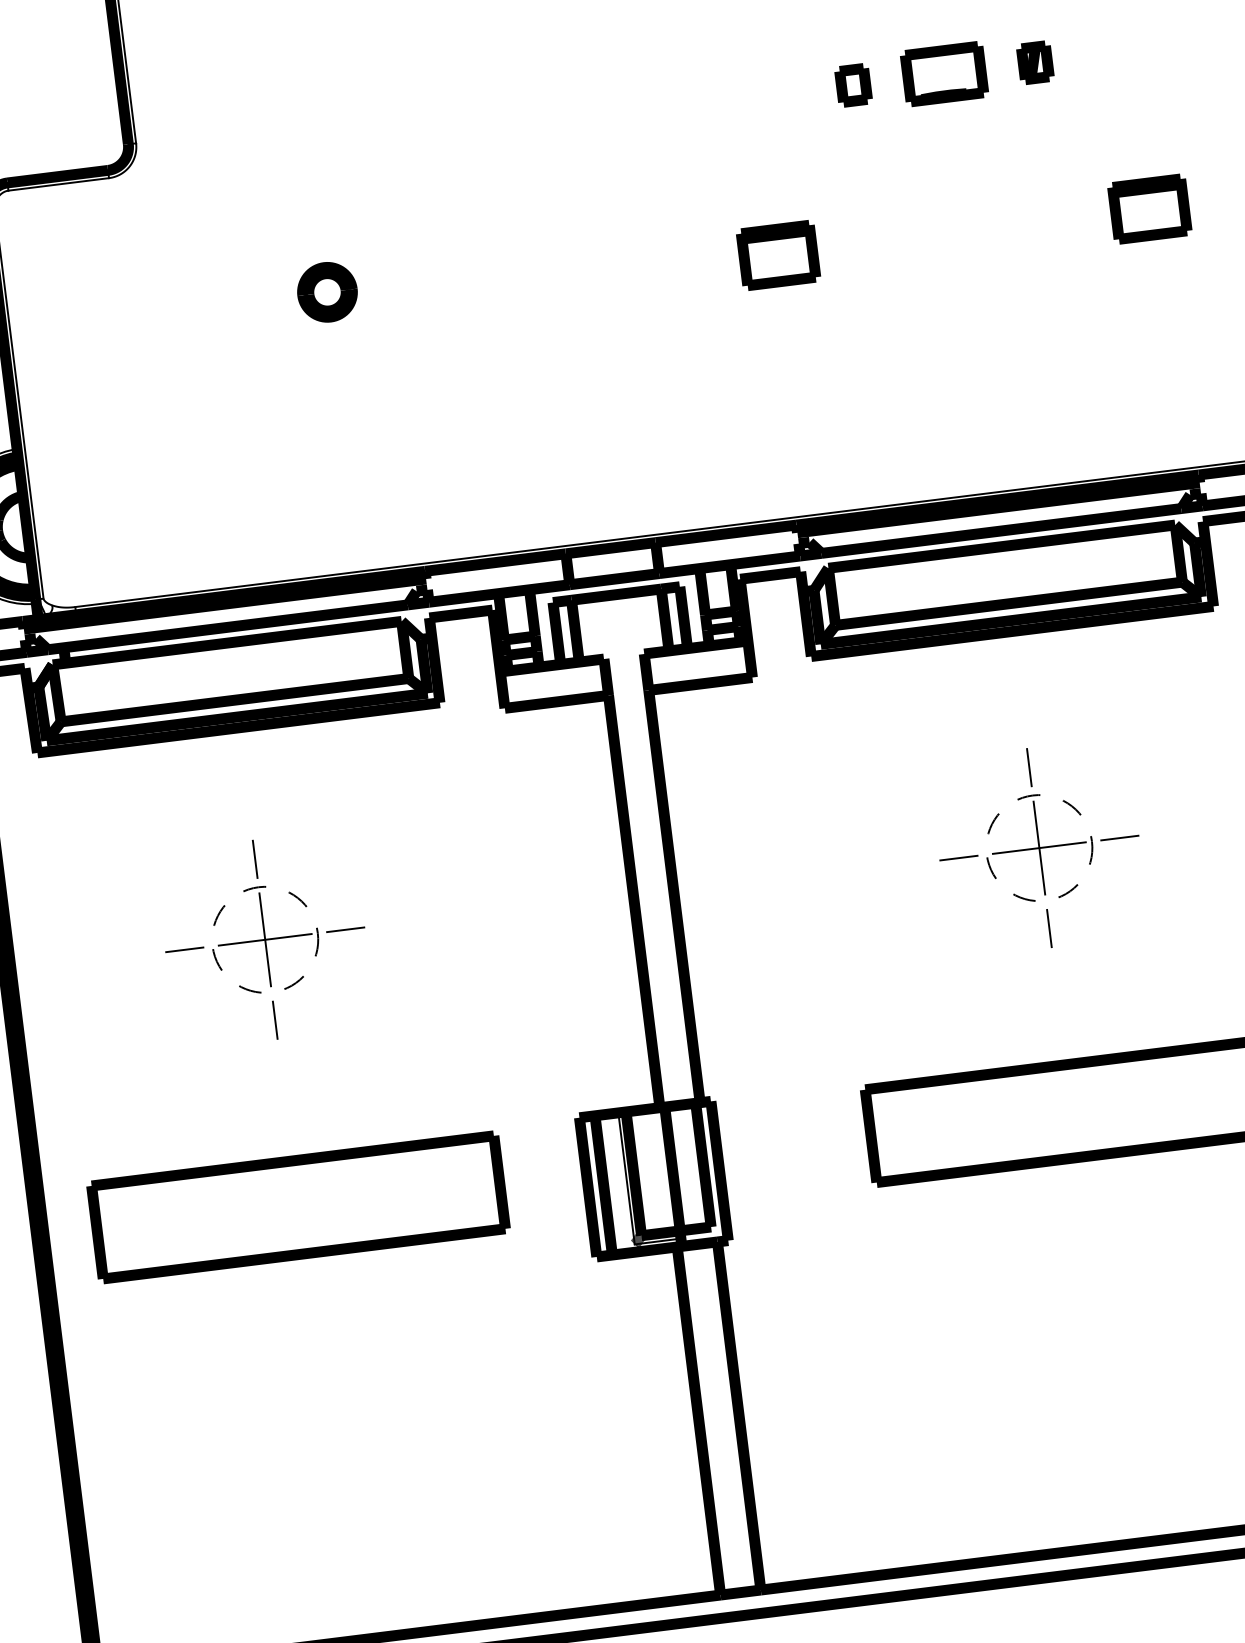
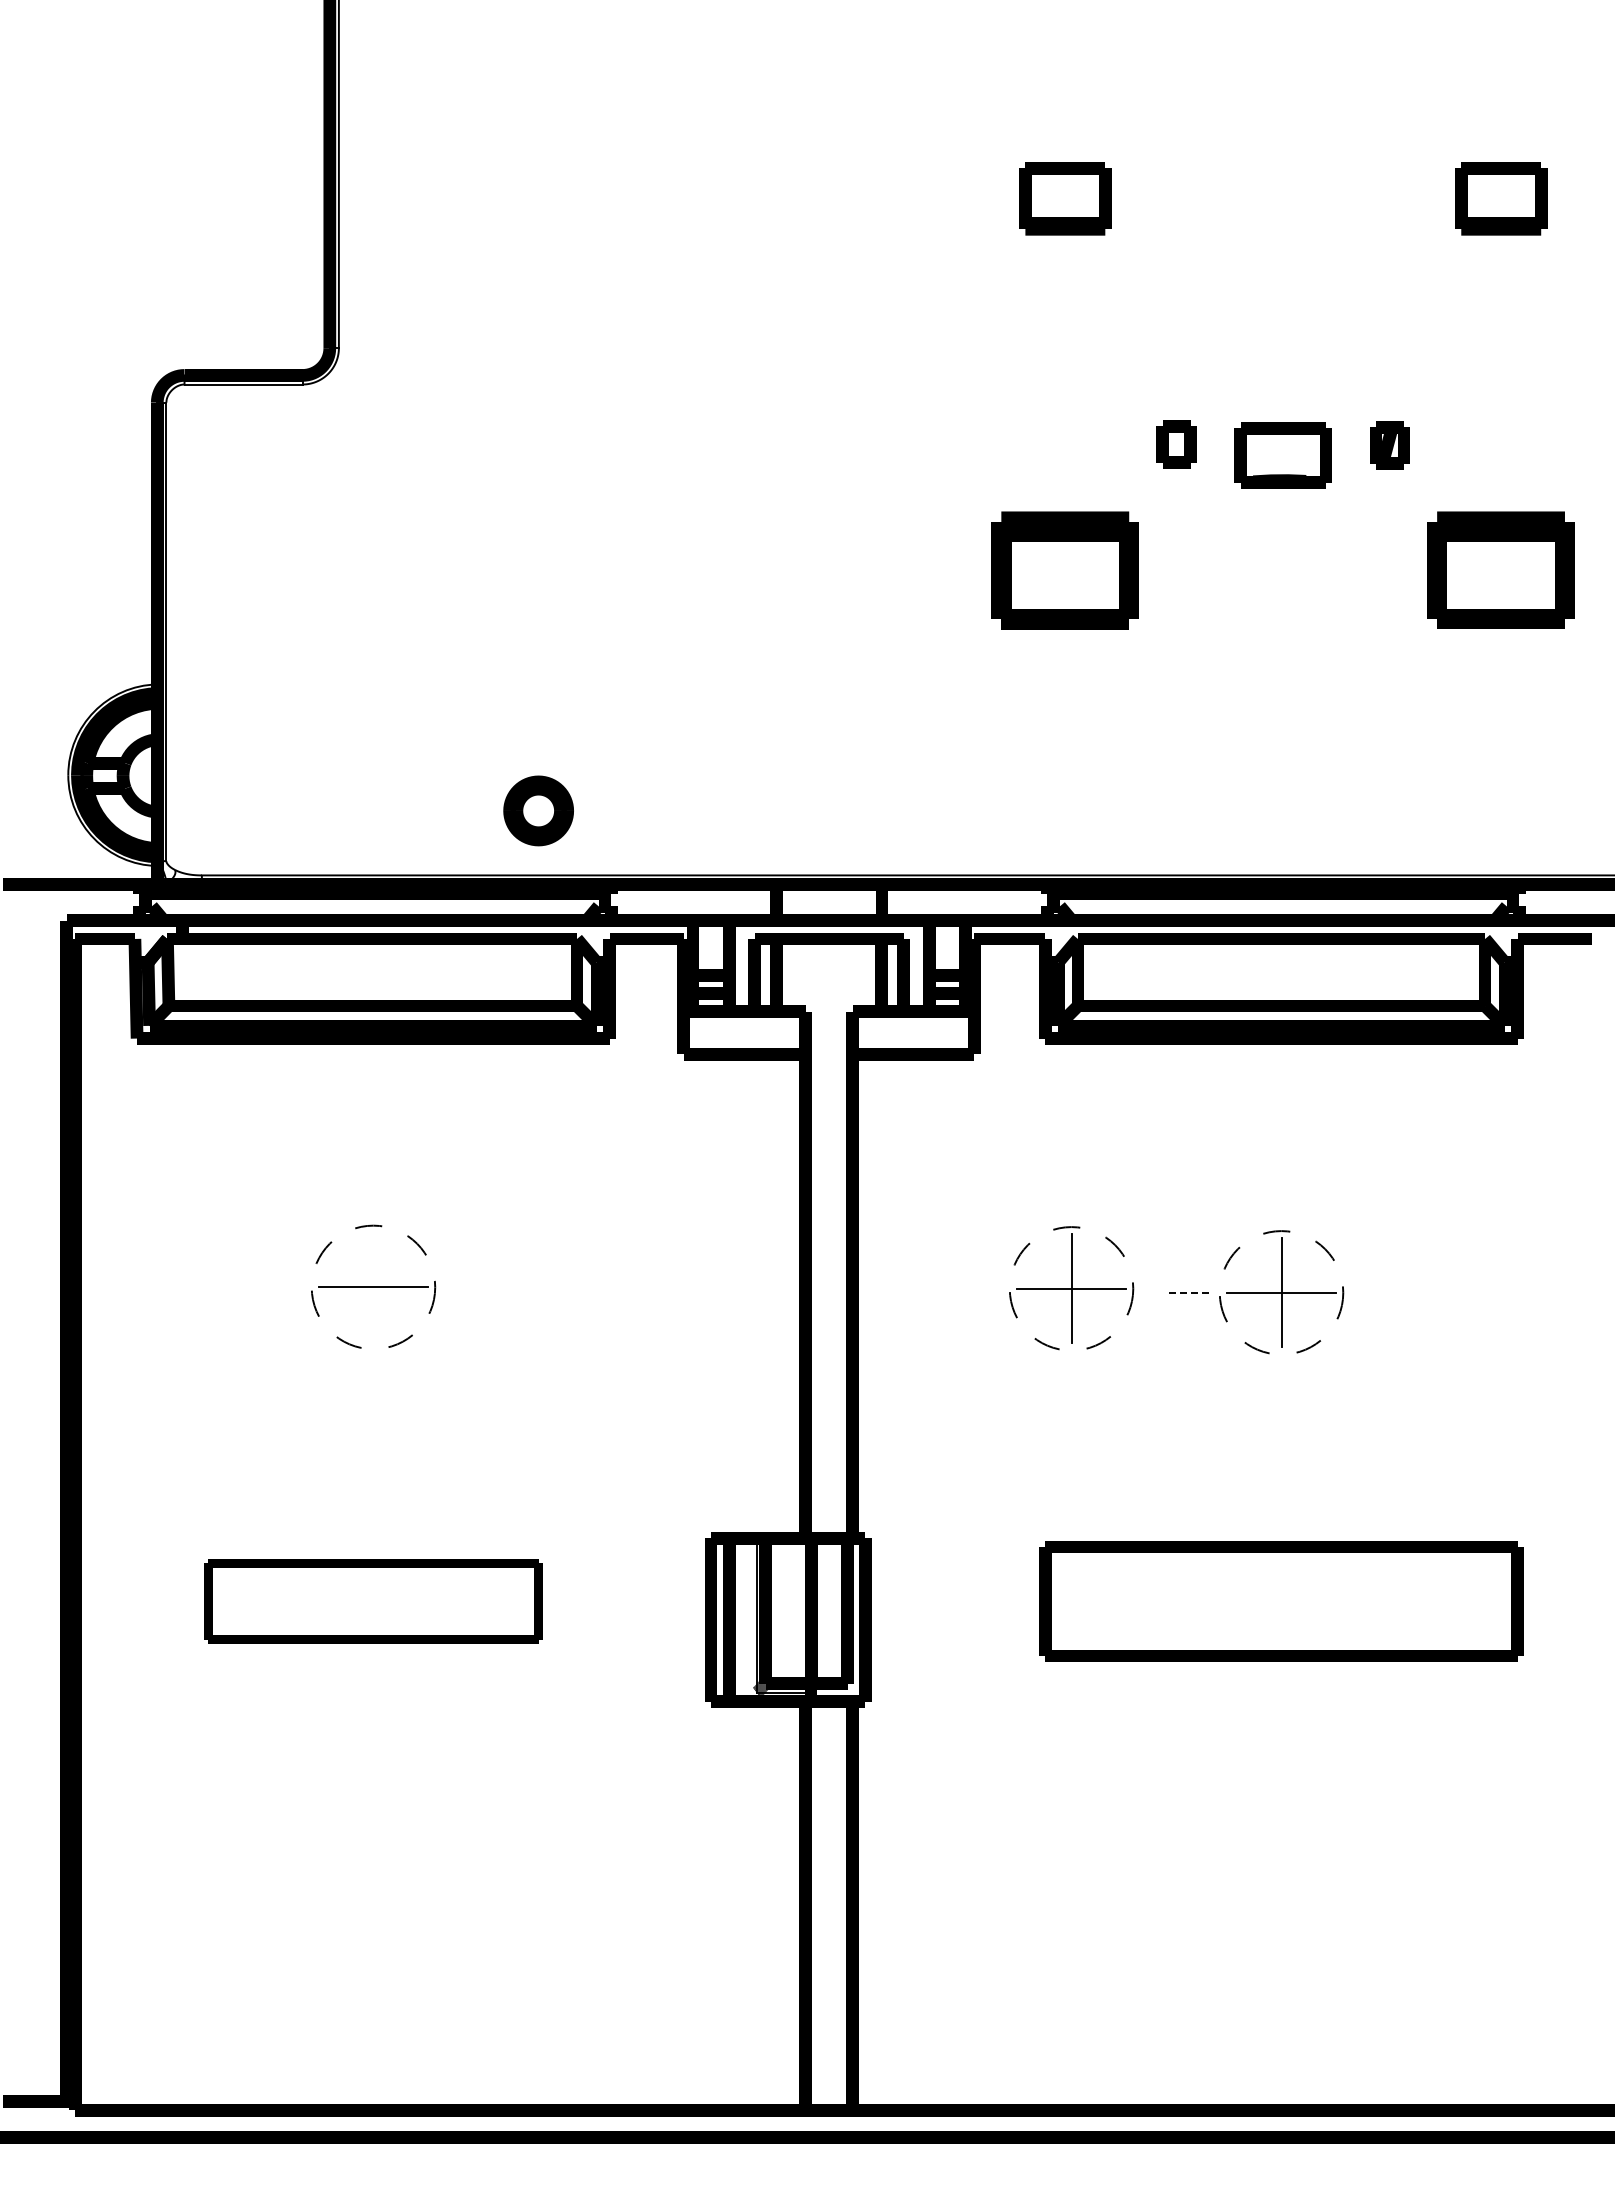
part: (1034, 62) -> (1389, 445), moved
part: (943, 74) -> (1282, 455), moved
part: (853, 85) -> (1176, 444), moved
part: (1150, 208) -> (1501, 569), size x1.6
part: (778, 254) -> (1065, 569), size x1.6
part: (327, 291) -> (538, 810), moved
line: (1029, 767) -> (1281, 1198), removed
line: (1119, 837) -> (1375, 1292), removed
line: (959, 857) -> (1187, 1292), solid -> dashed
line: (255, 858) -> (373, 1192), removed
part: (860, 866) -> (1071, 1288), added
line: (1049, 928) -> (1281, 1387), removed
line: (345, 929) -> (467, 1287), removed
line: (265, 939) -> (373, 1286), removed
line: (184, 949) -> (278, 1287), removed
line: (275, 1019) -> (373, 1381), removed
part: (298, 1207) -> (373, 1601), size x0.7

